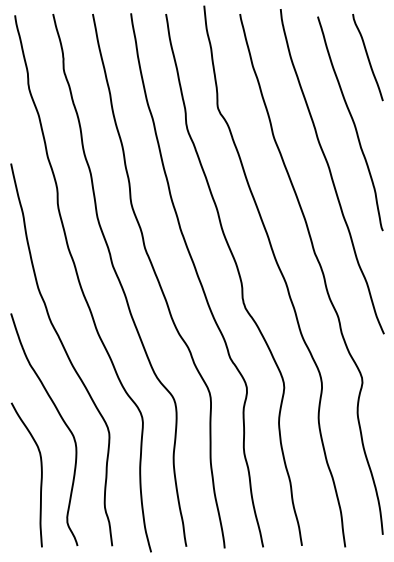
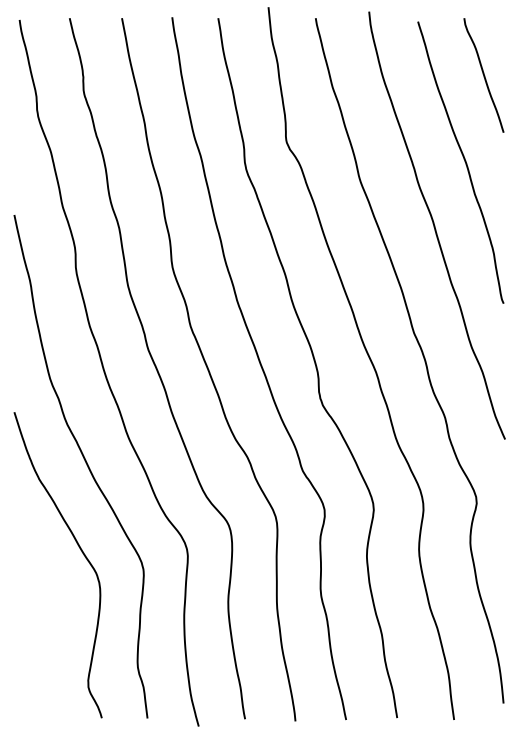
curve: (40, 478) -> (53, 629), removed

